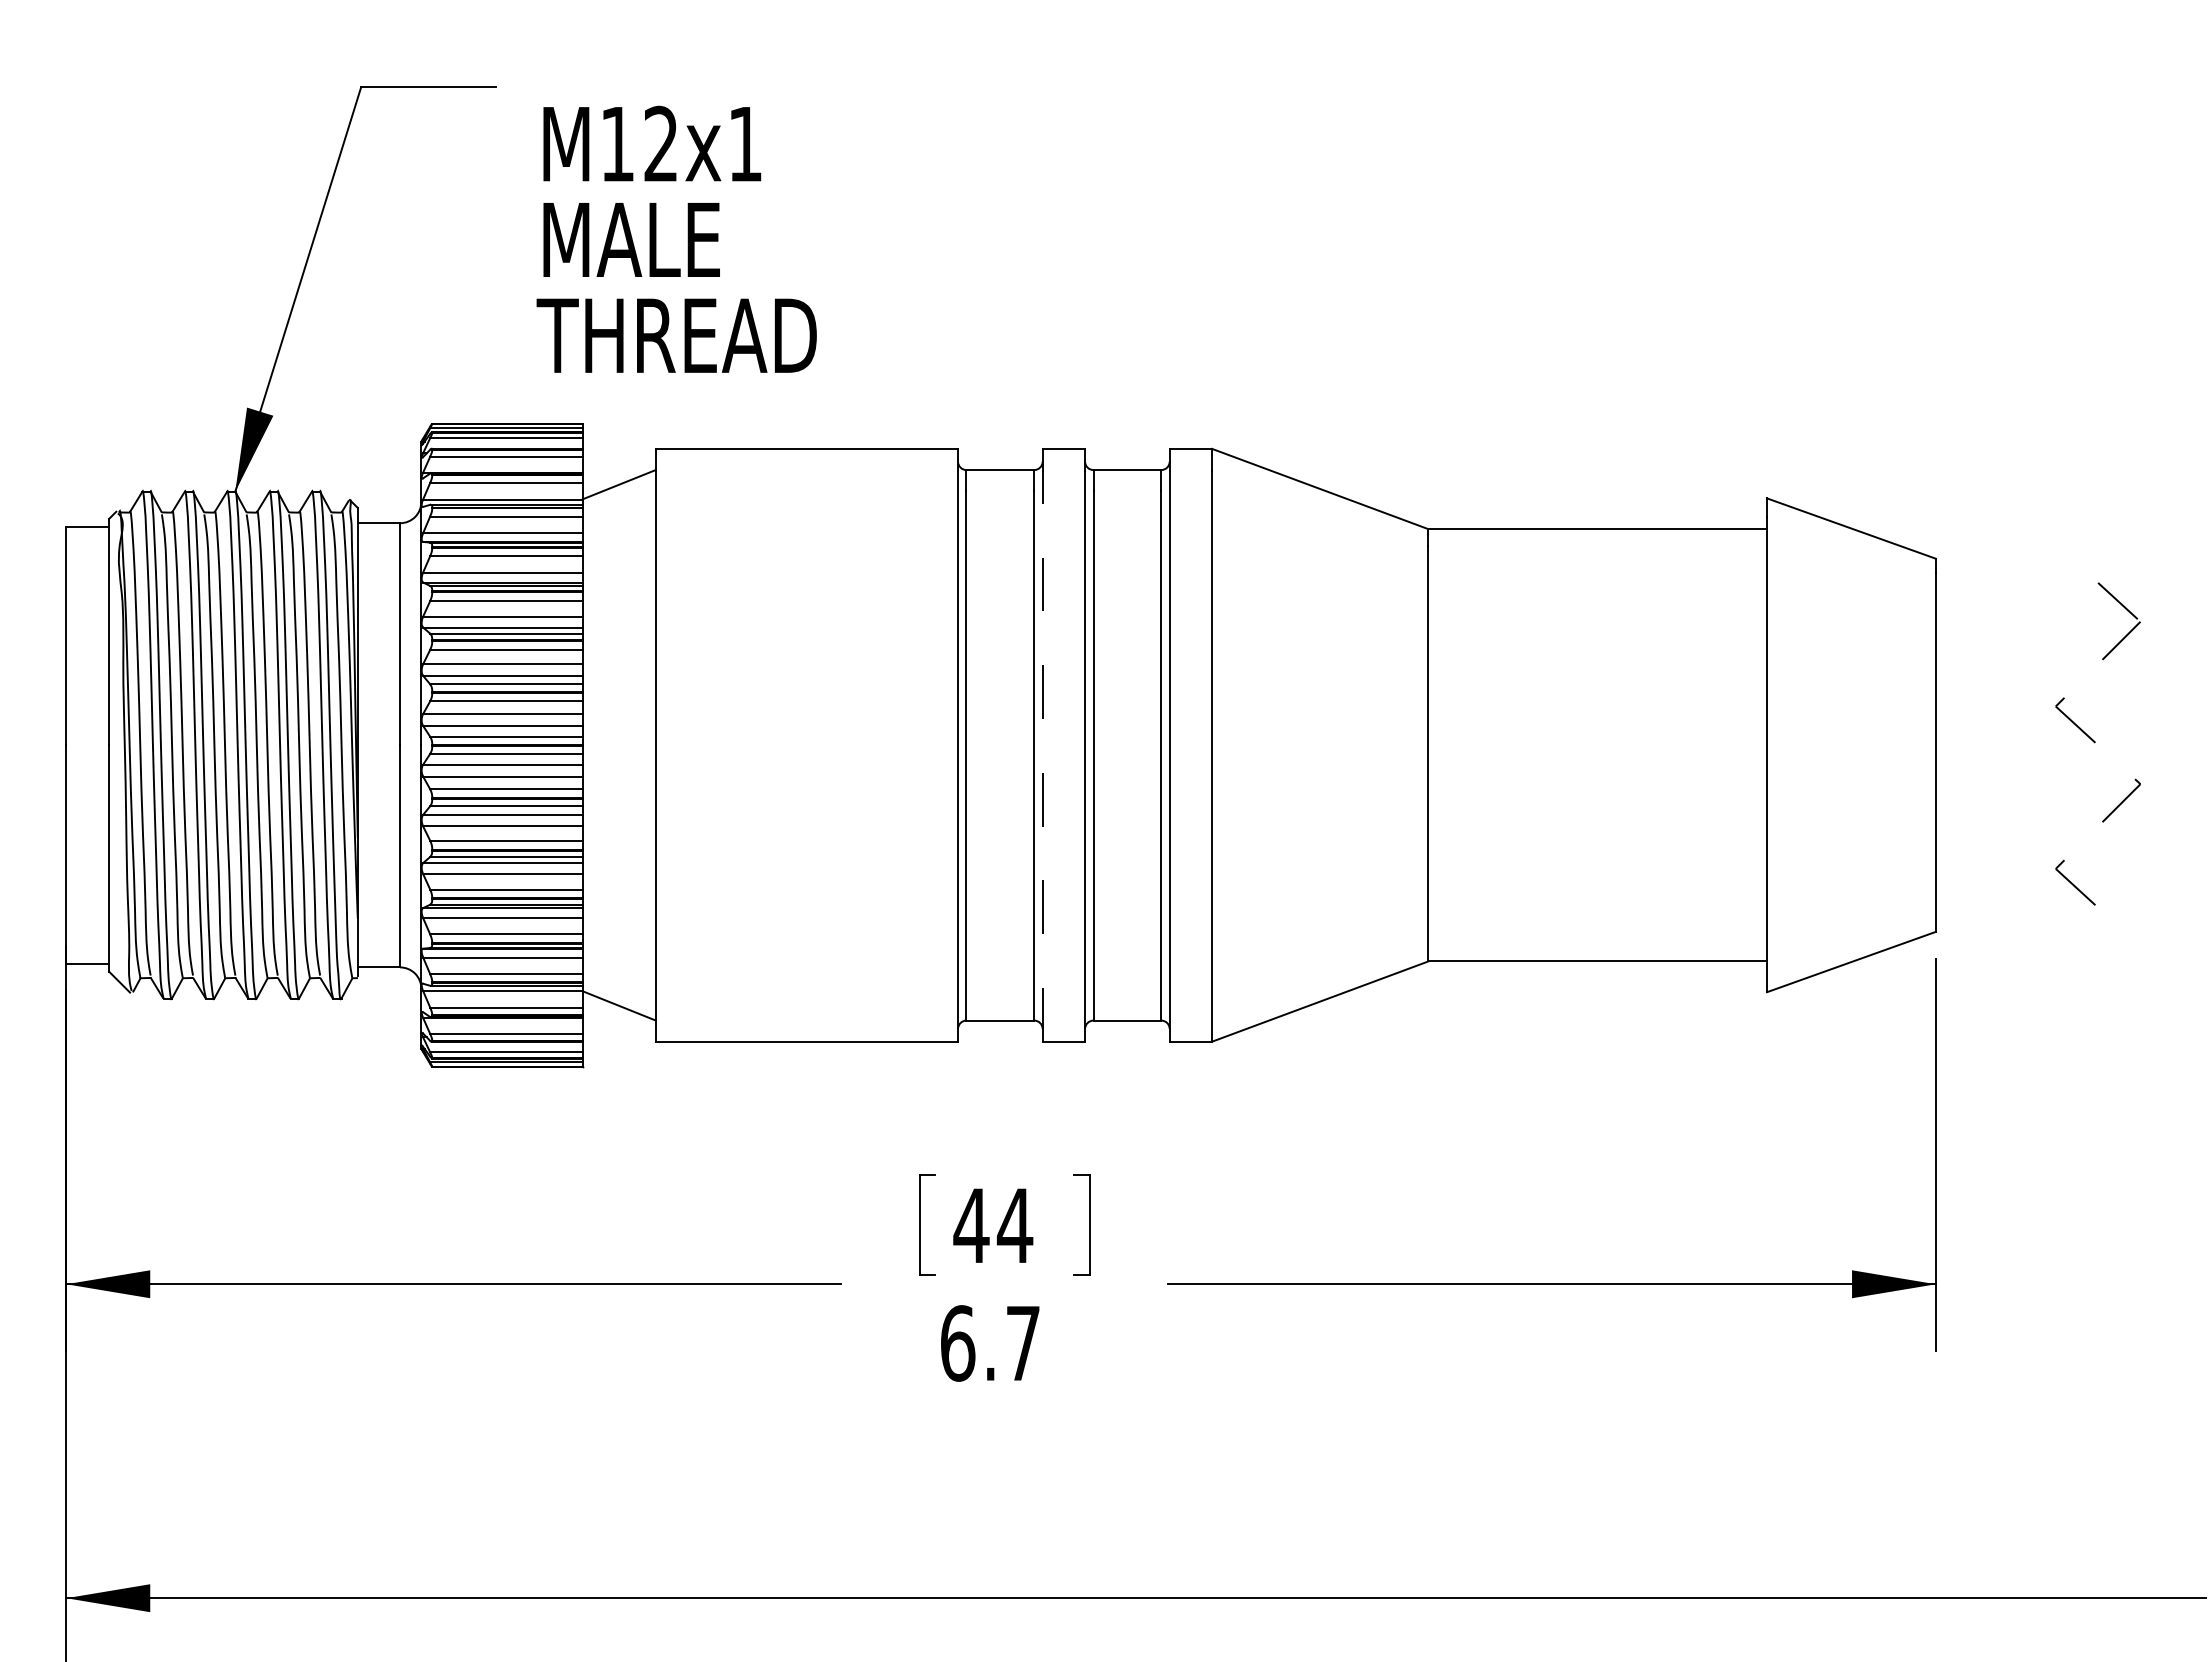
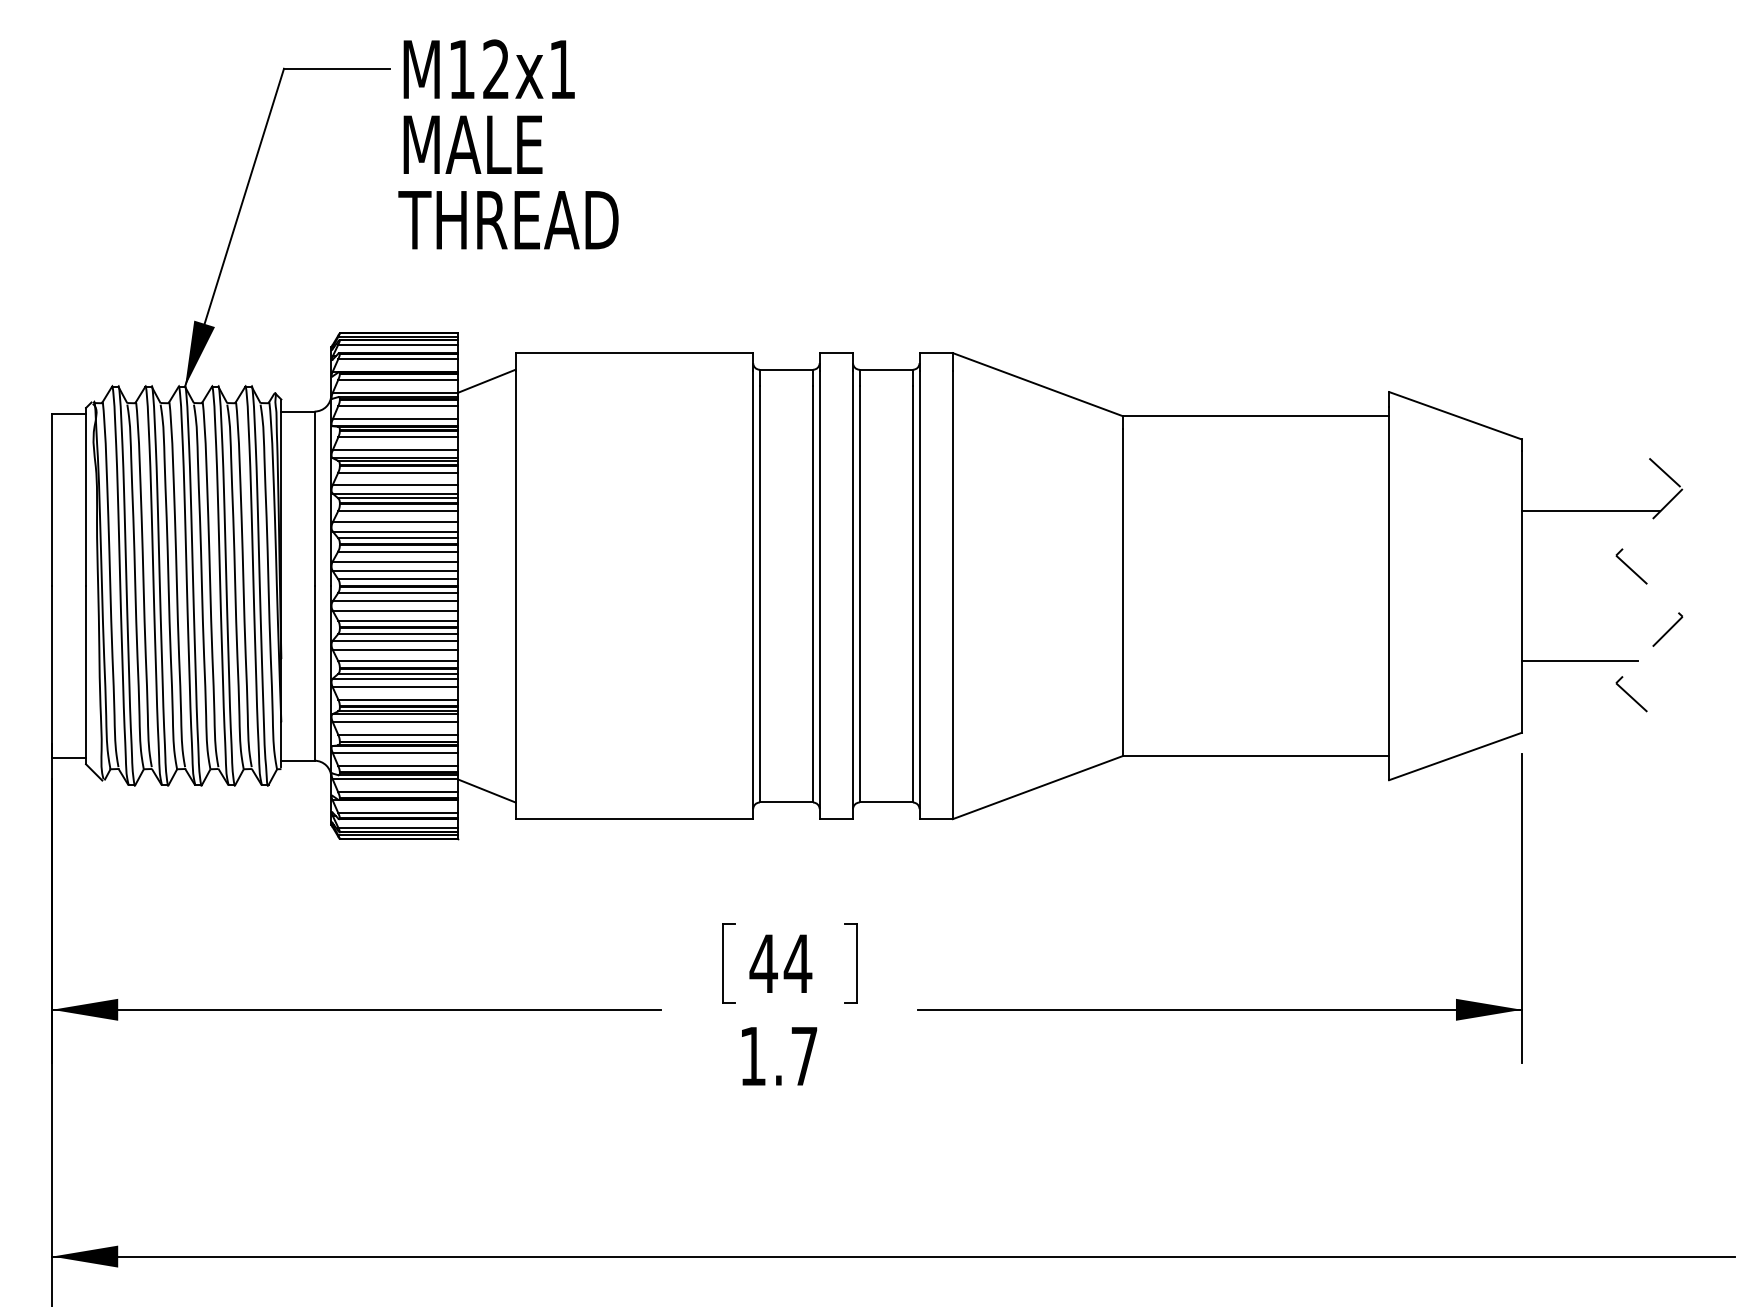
text: (676, 238) -> (508, 143), moved
line: (2023, 650) -> (1590, 511), added
line: (1042, 756) -> (819, 594), dashed -> solid
line: (2009, 840) -> (1579, 660), added
text: (958, 1343) -> (753, 1056), 6.7 -> 1.7

